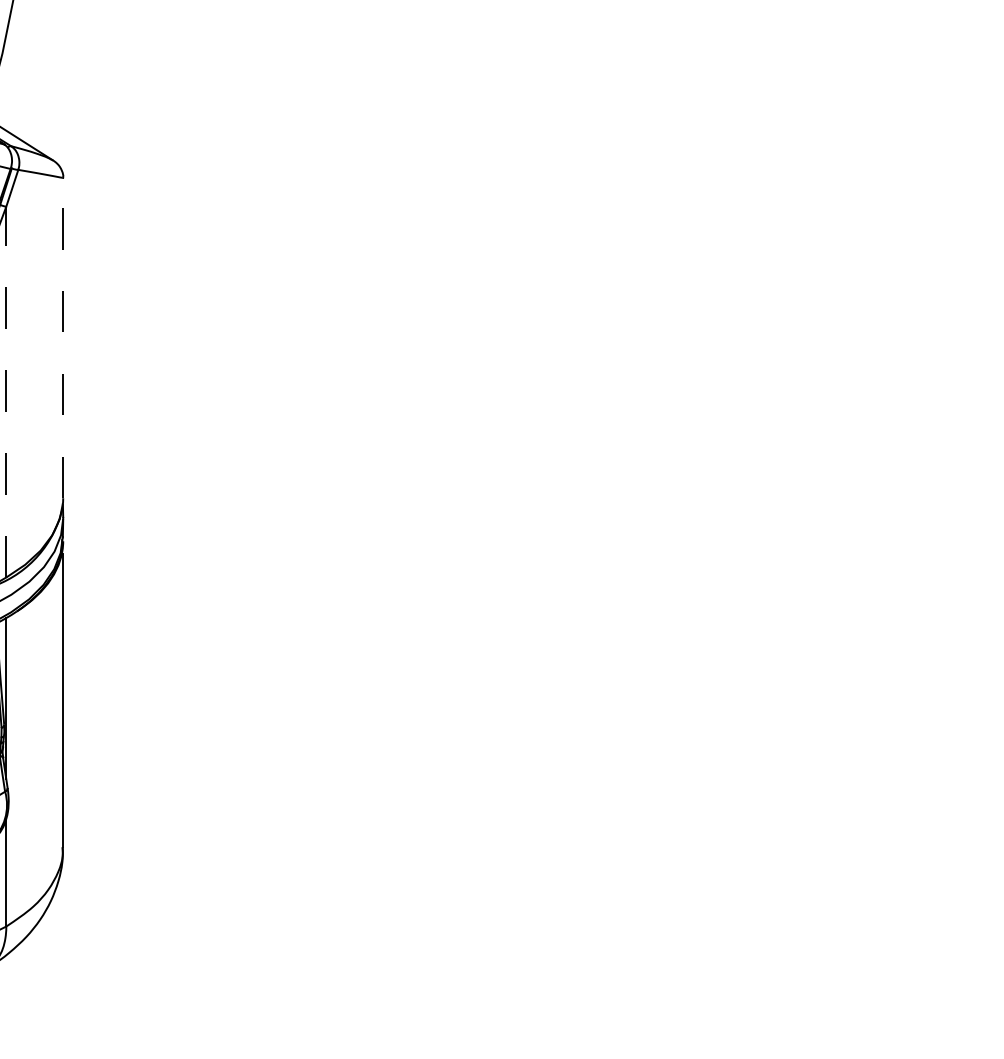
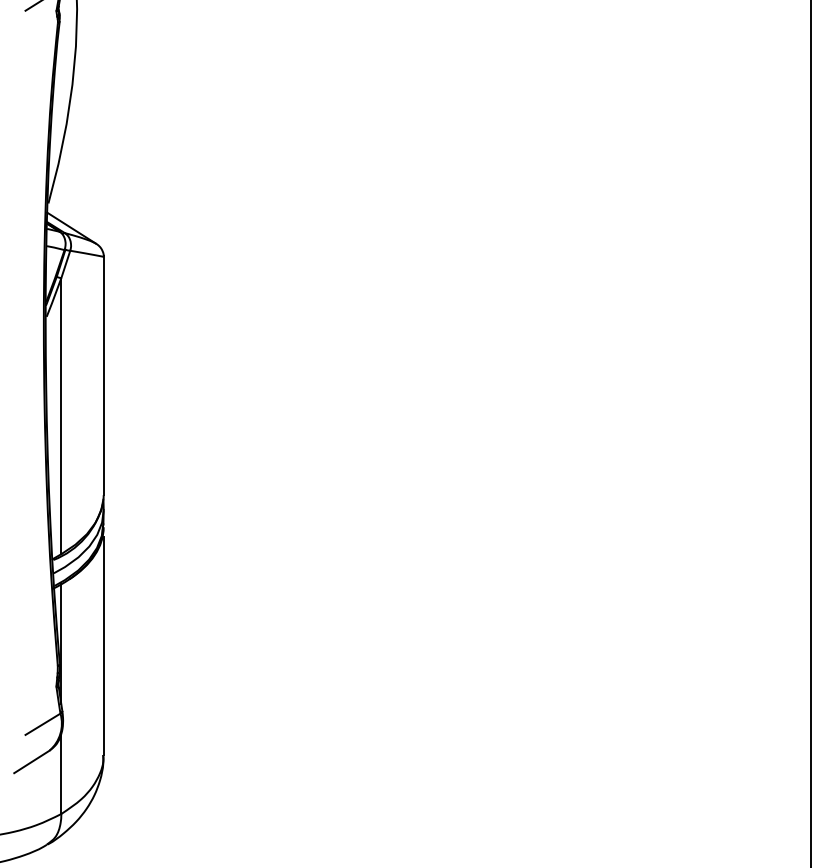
line: (62, 337) -> (103, 375), dashed -> solid
line: (6, 391) -> (61, 415), dashed -> solid

